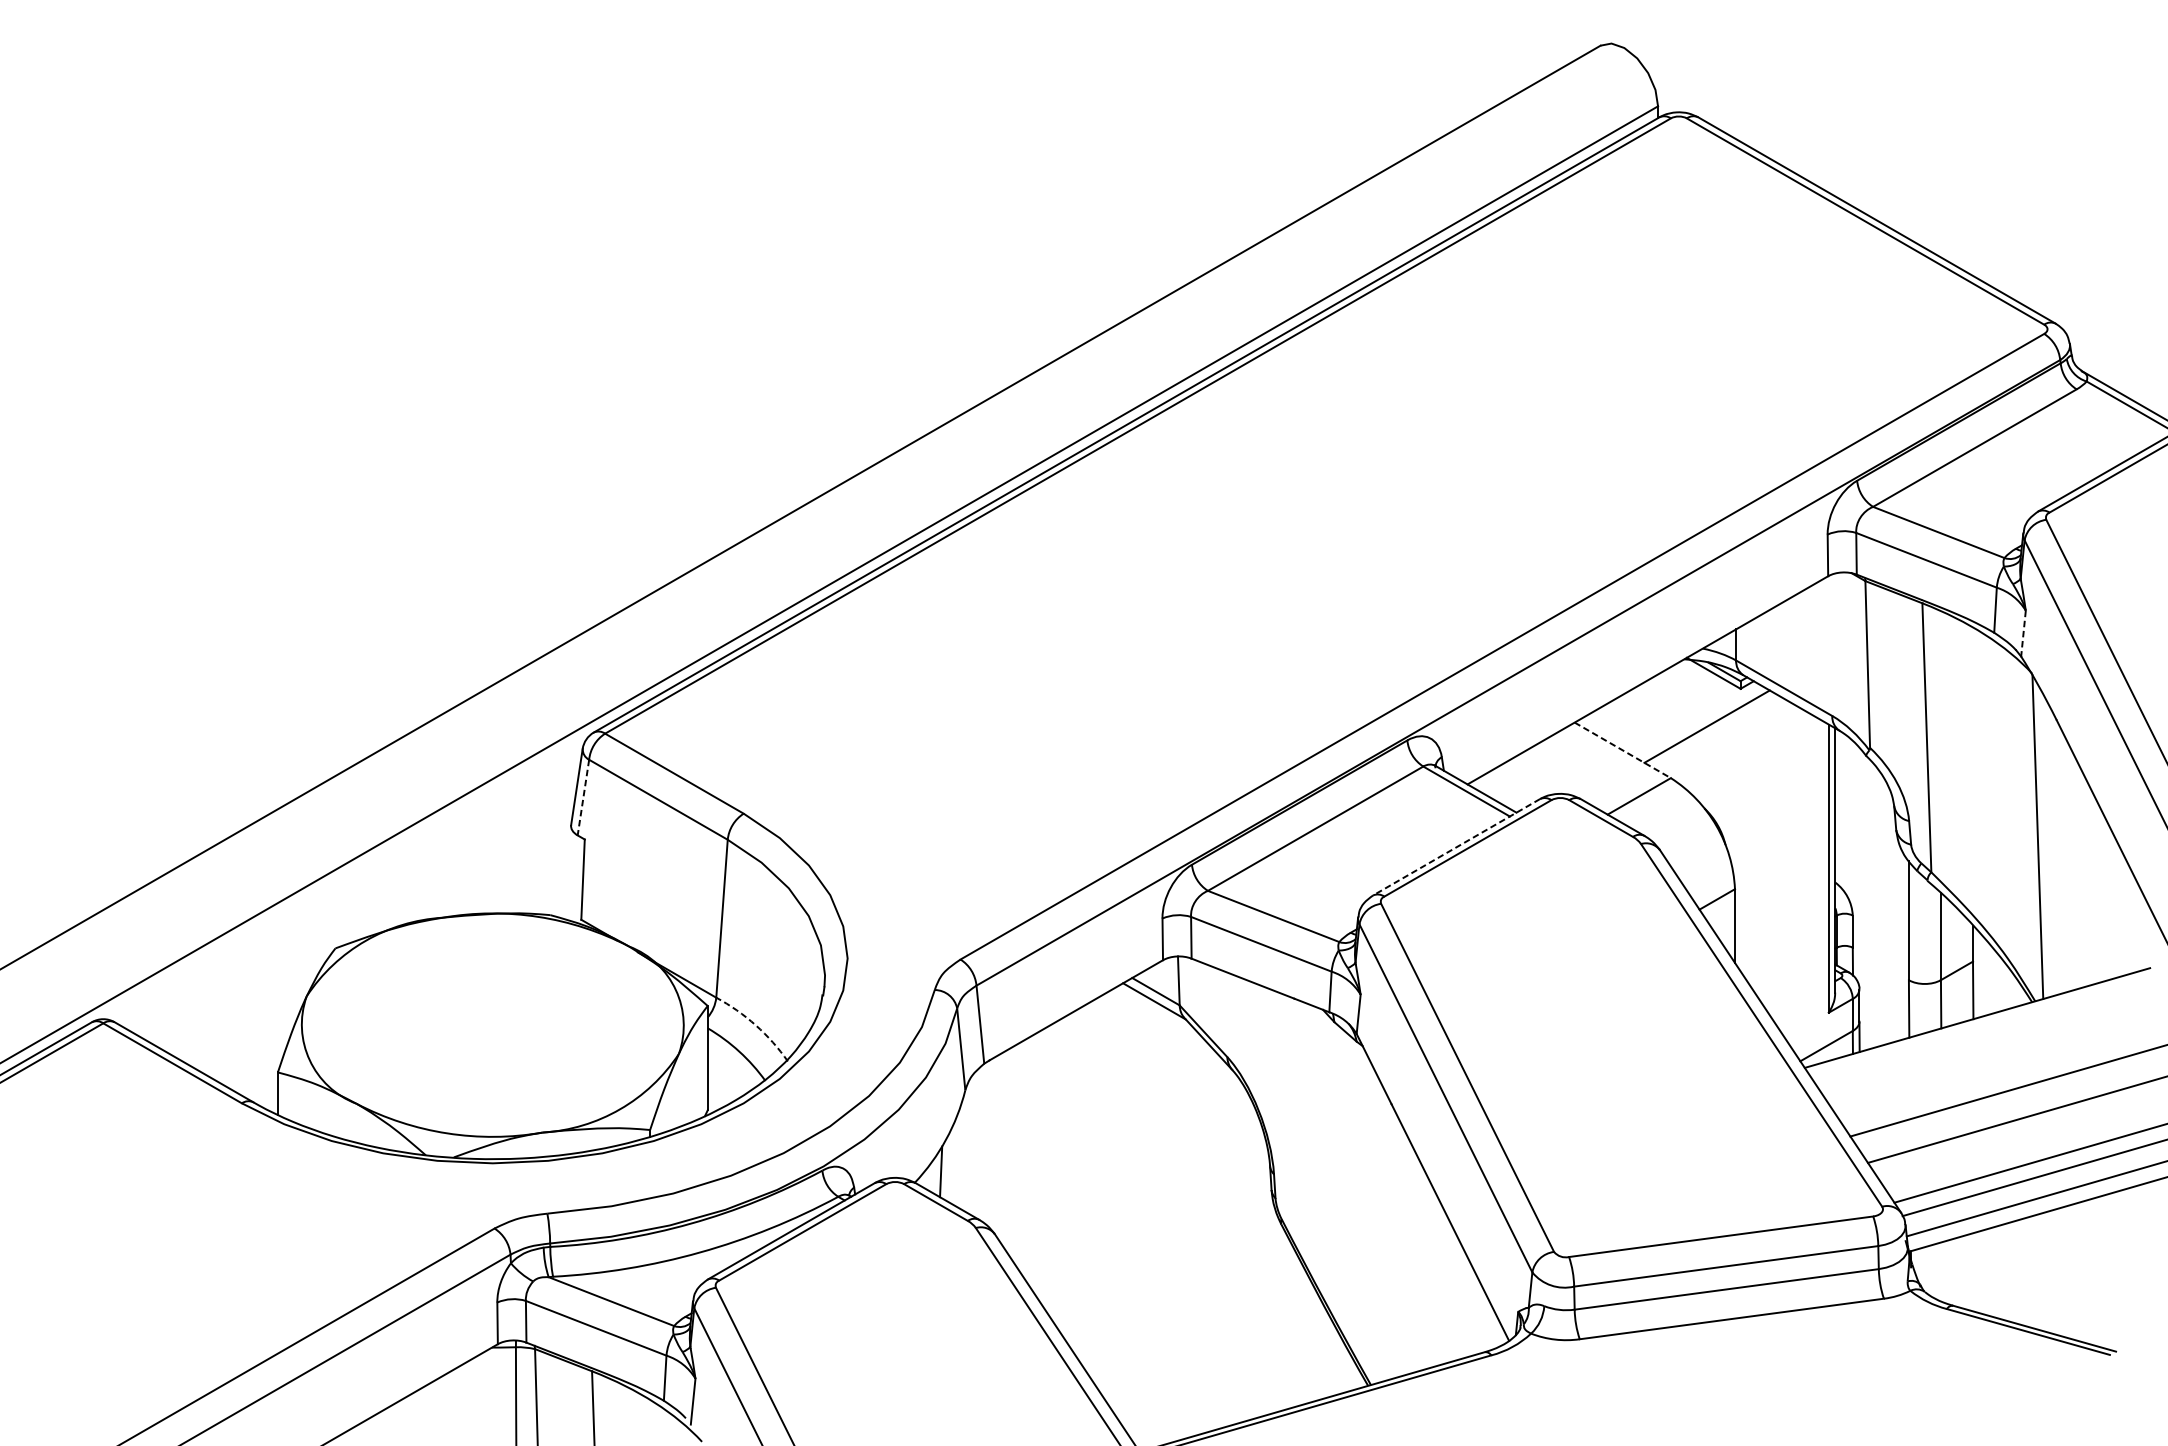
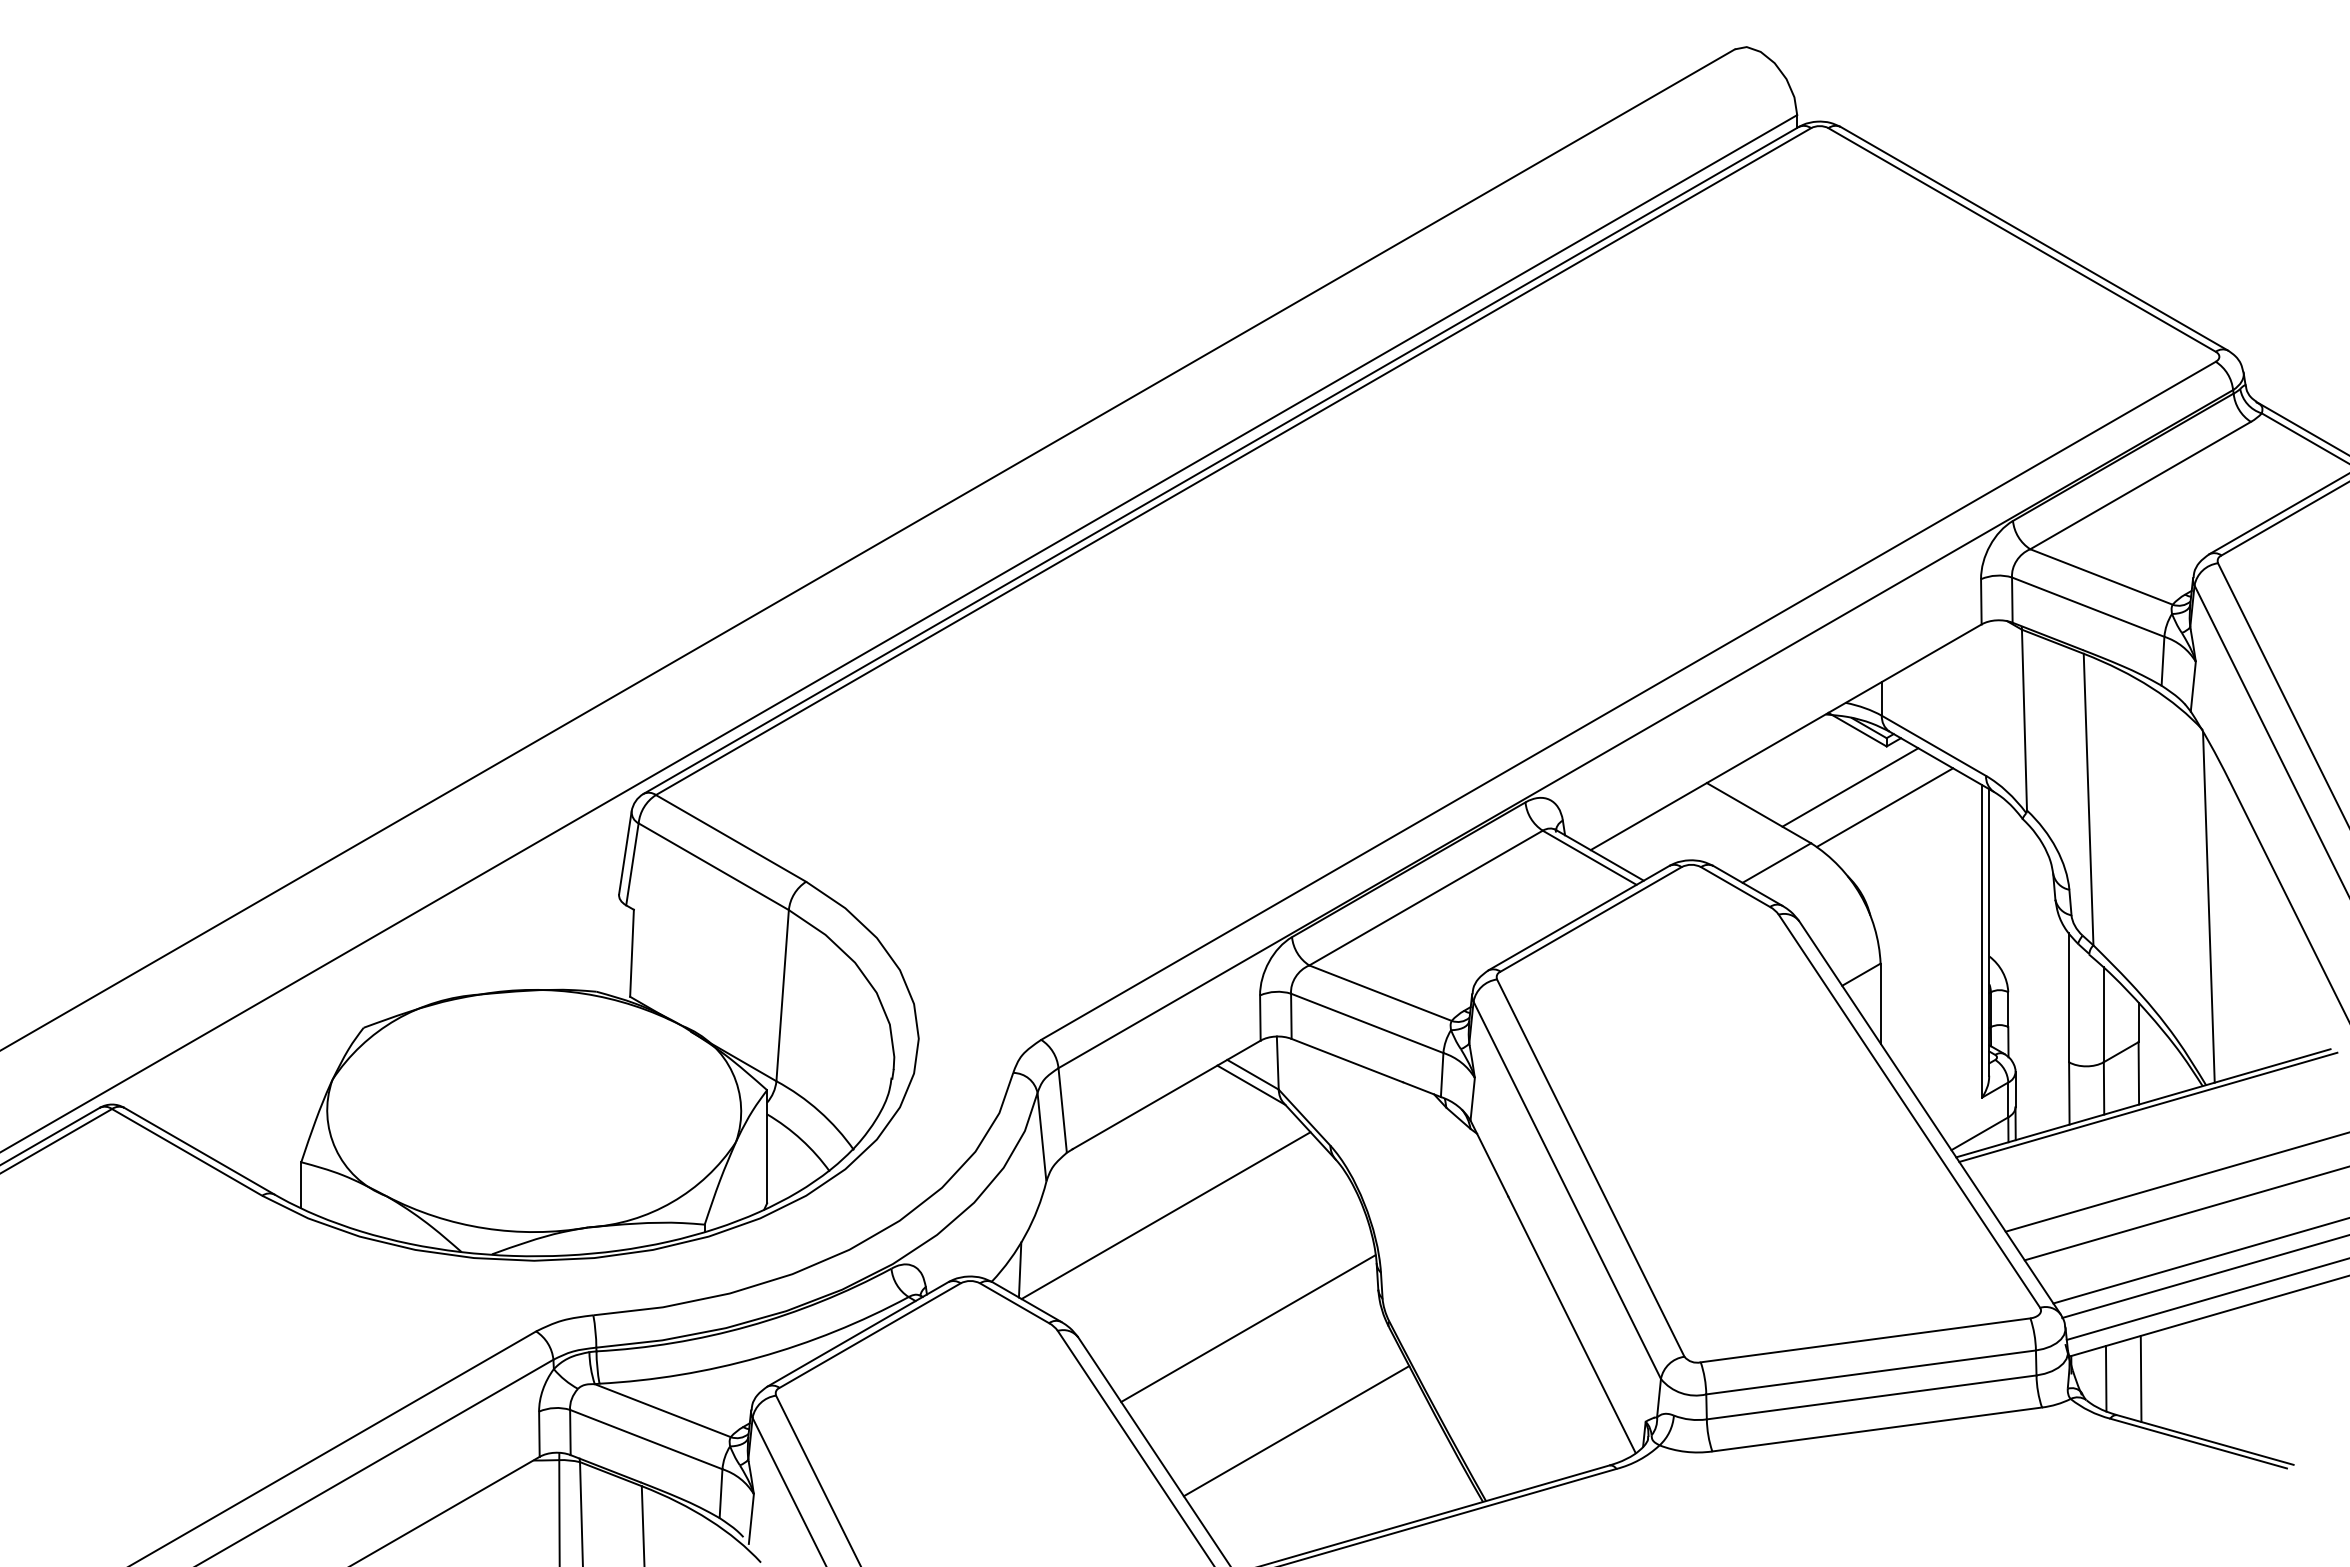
line: (2023, 633) -> (2193, 686), dashed -> solid
line: (1738, 745) -> (1884, 807), added
line: (1623, 750) -> (1759, 813), dashed -> solid
line: (583, 797) -> (632, 864), dashed -> solid
line: (1456, 847) -> (1578, 918), dashed -> solid
line: (1982, 1020) -> (2148, 1106), added
arc: (756, 1025) -> (819, 1111), dashed -> solid
line: (1075, 1121) -> (1165, 1215), added
line: (1151, 1225) -> (1248, 1328), added
line: (1942, 1271) -> (2105, 1378), added
line: (1974, 1271) -> (2140, 1378), added
line: (1196, 1320) -> (1296, 1431), added

